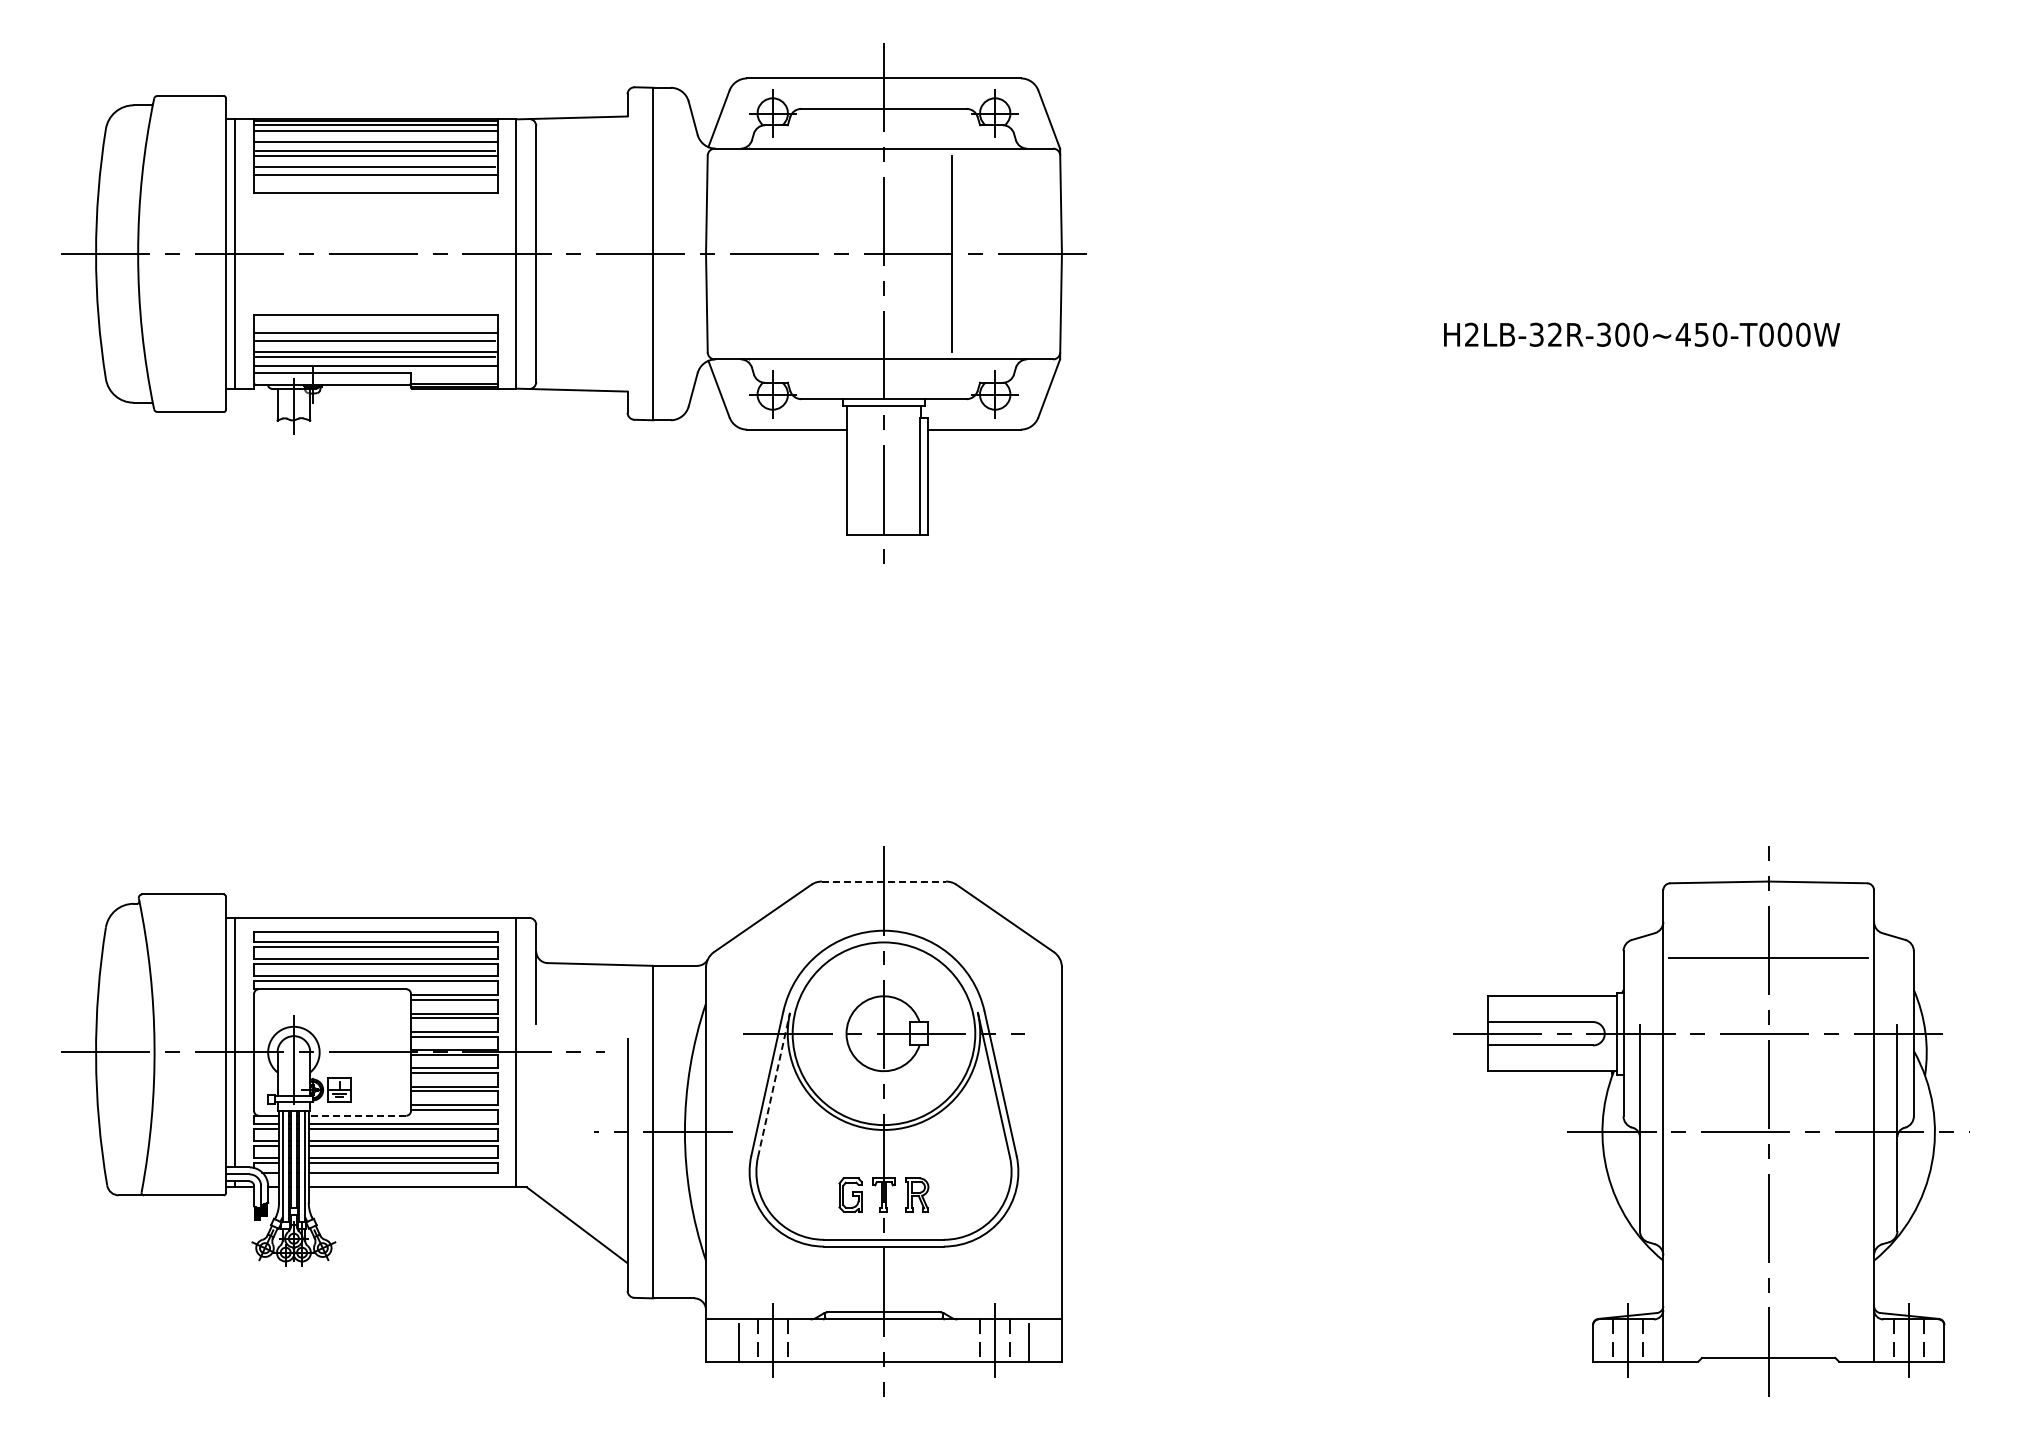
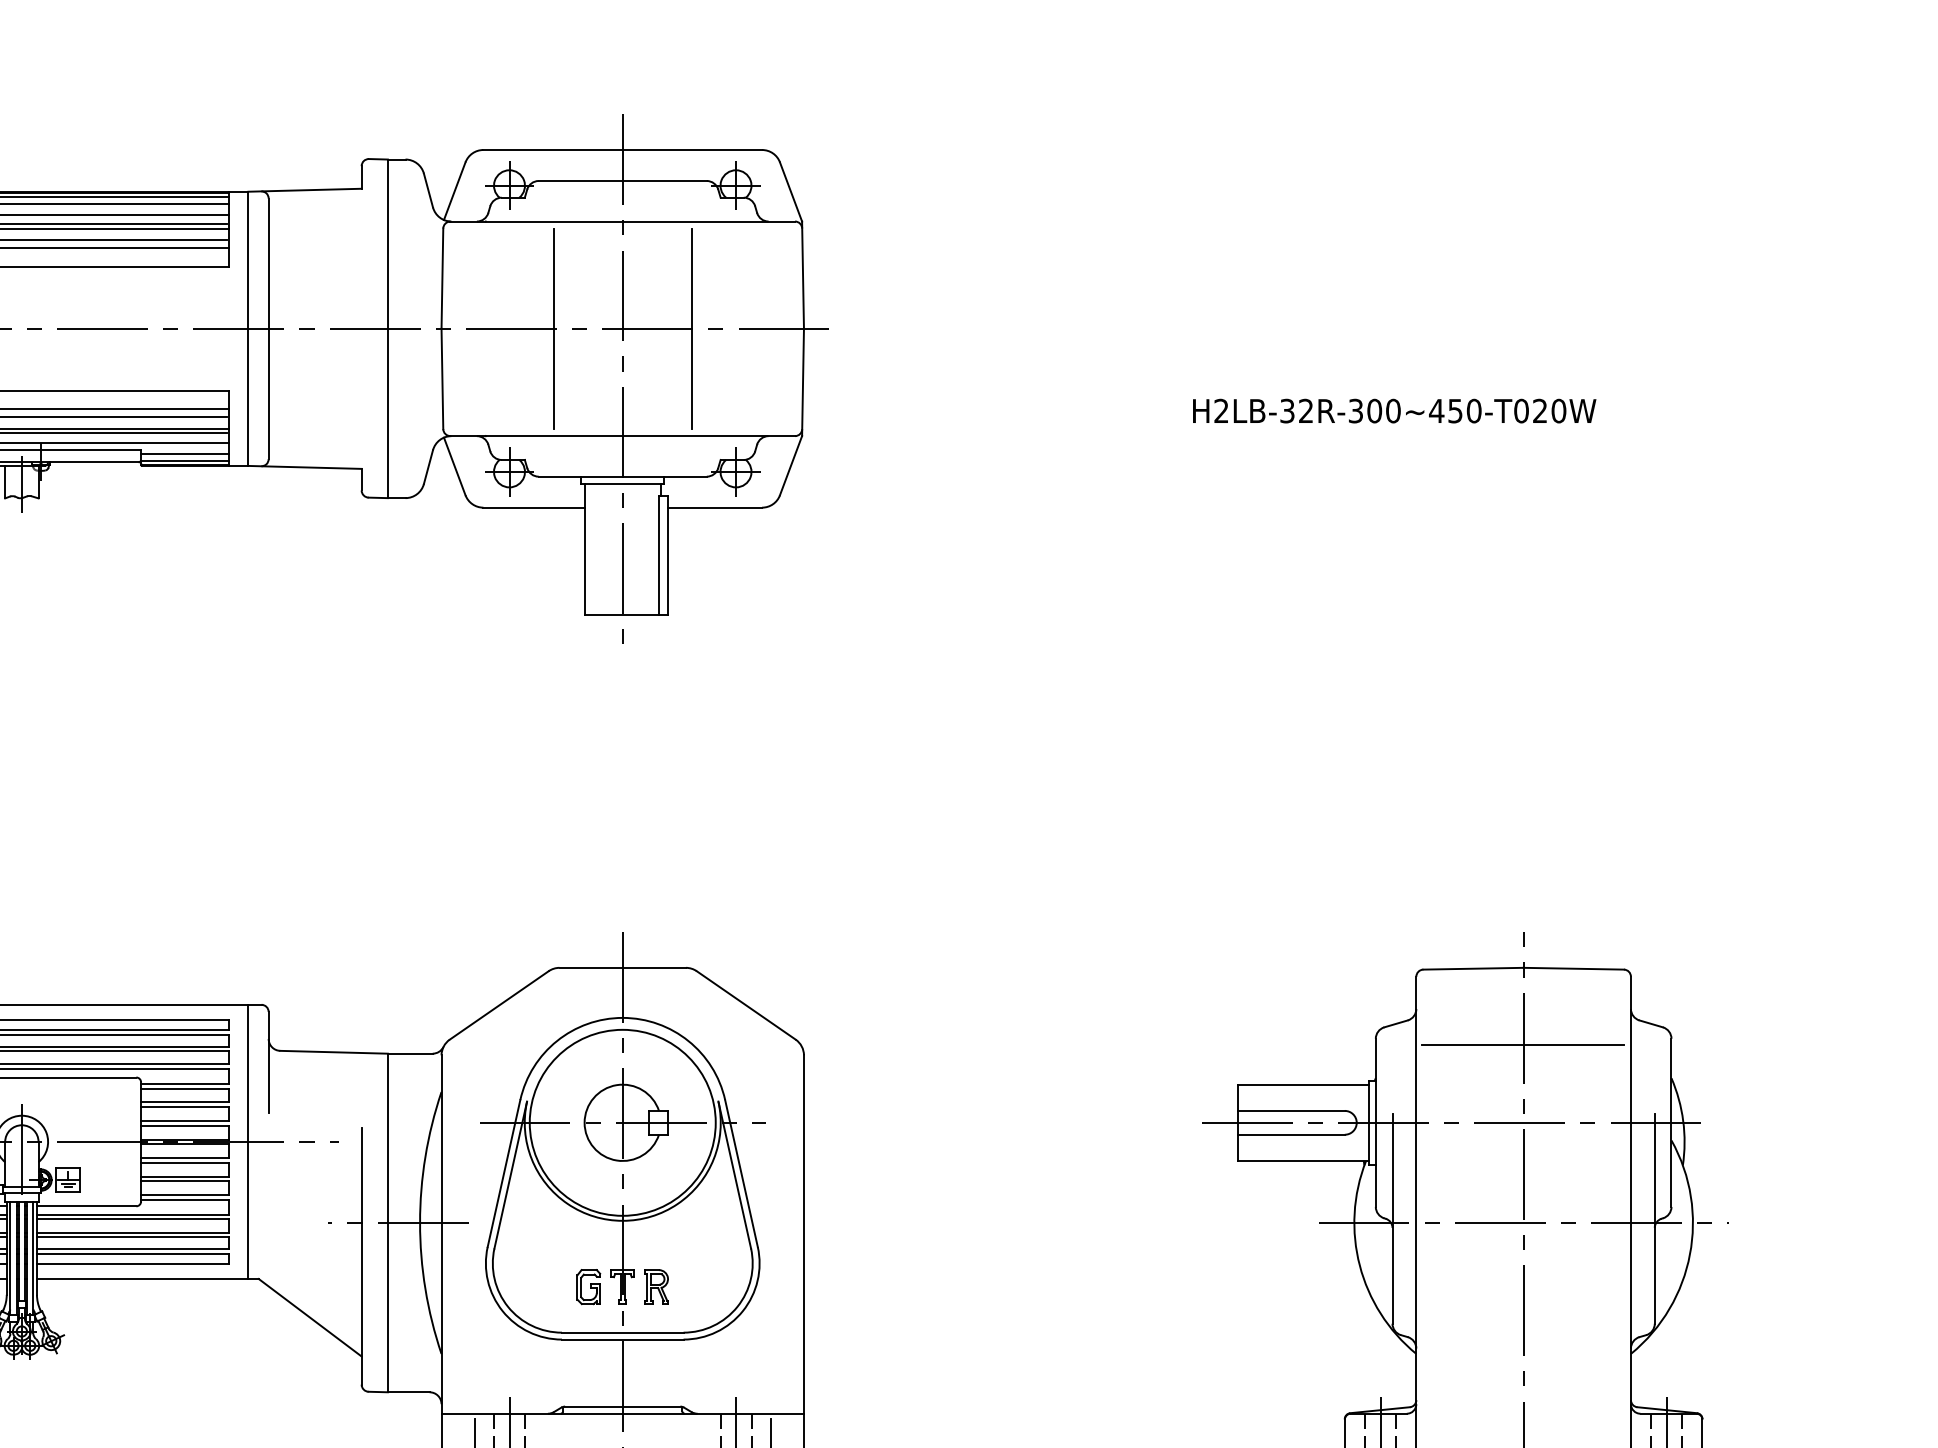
line: (816, 253) -> (554, 328), added
text: (1784, 334) -> (1539, 410), H2LB-32R-300~450-T000W -> H2LB-32R-300~450-T020W
line: (453, 376) -> (184, 453), added
line: (884, 881) -> (623, 967), dashed -> solid
line: (774, 1085) -> (511, 1175), dashed -> solid
line: (357, 1115) -> (86, 1206), dashed -> solid

